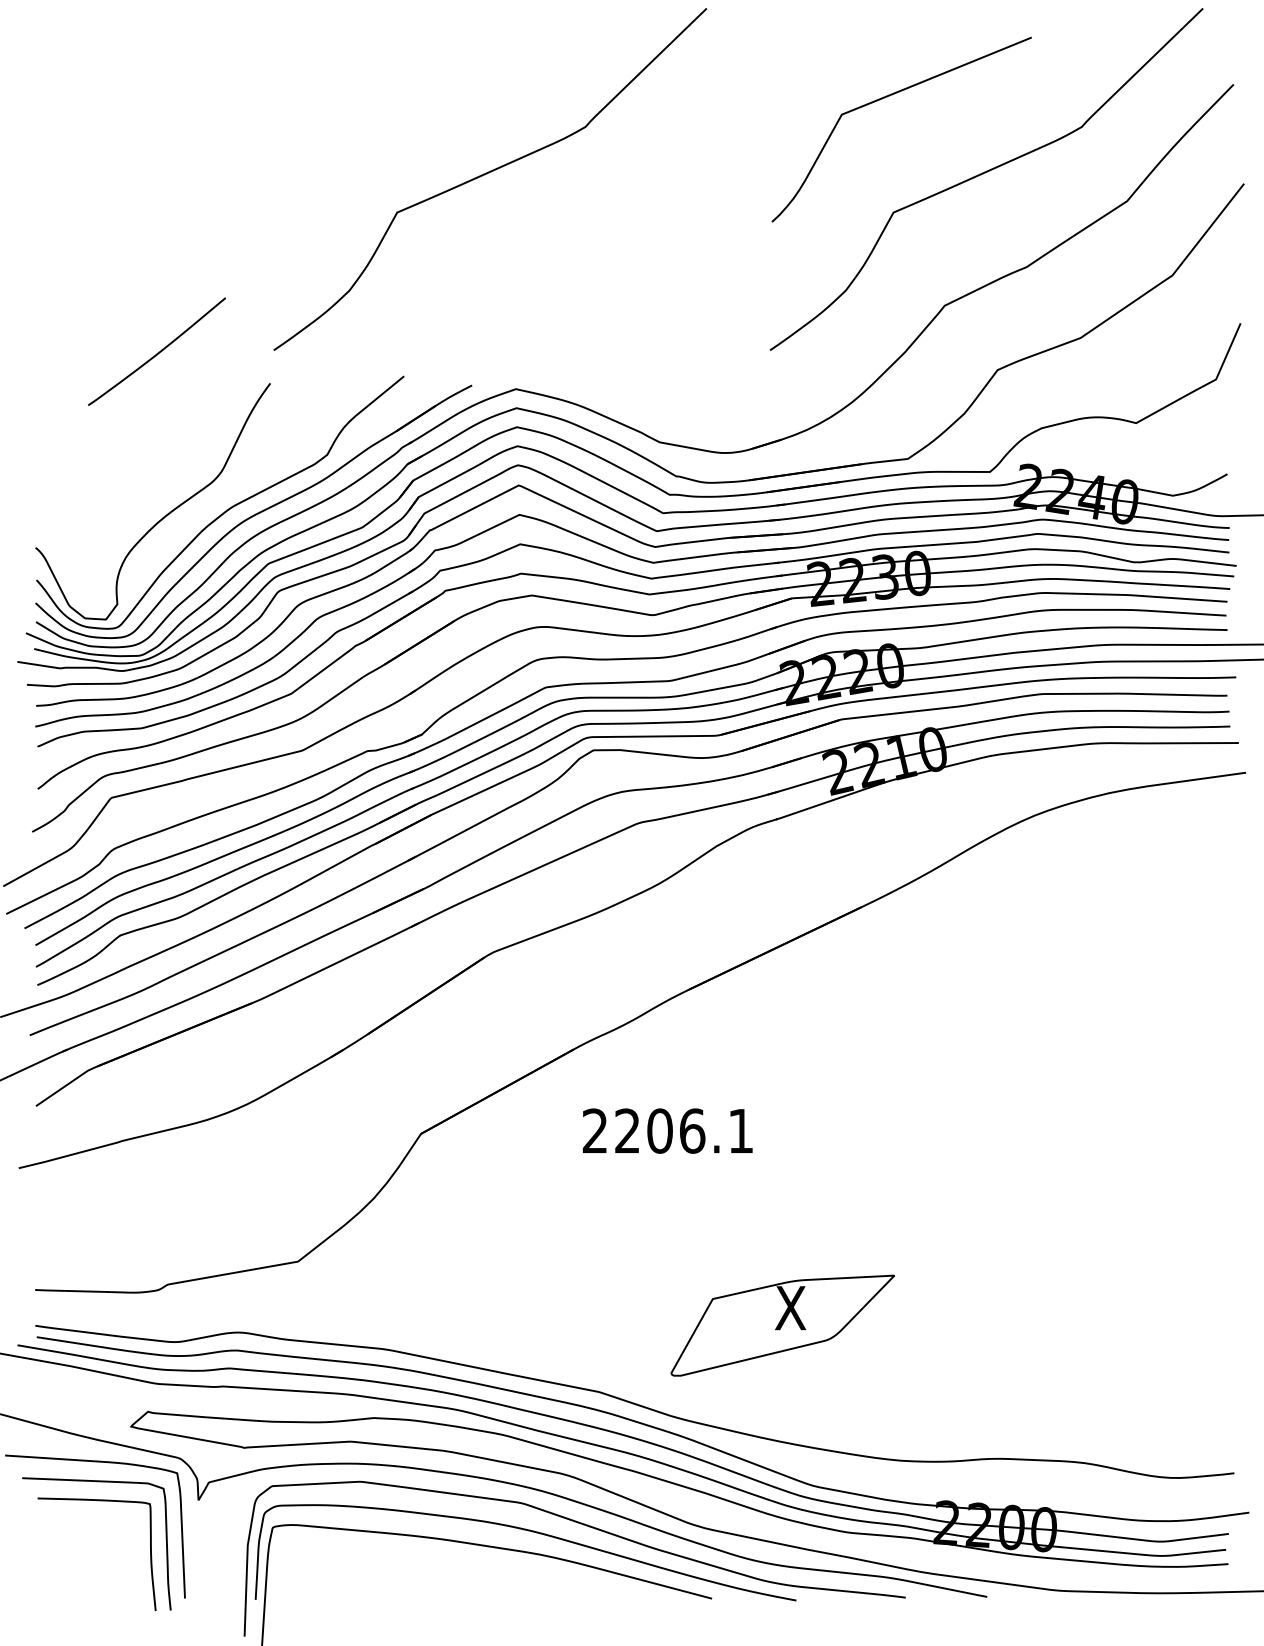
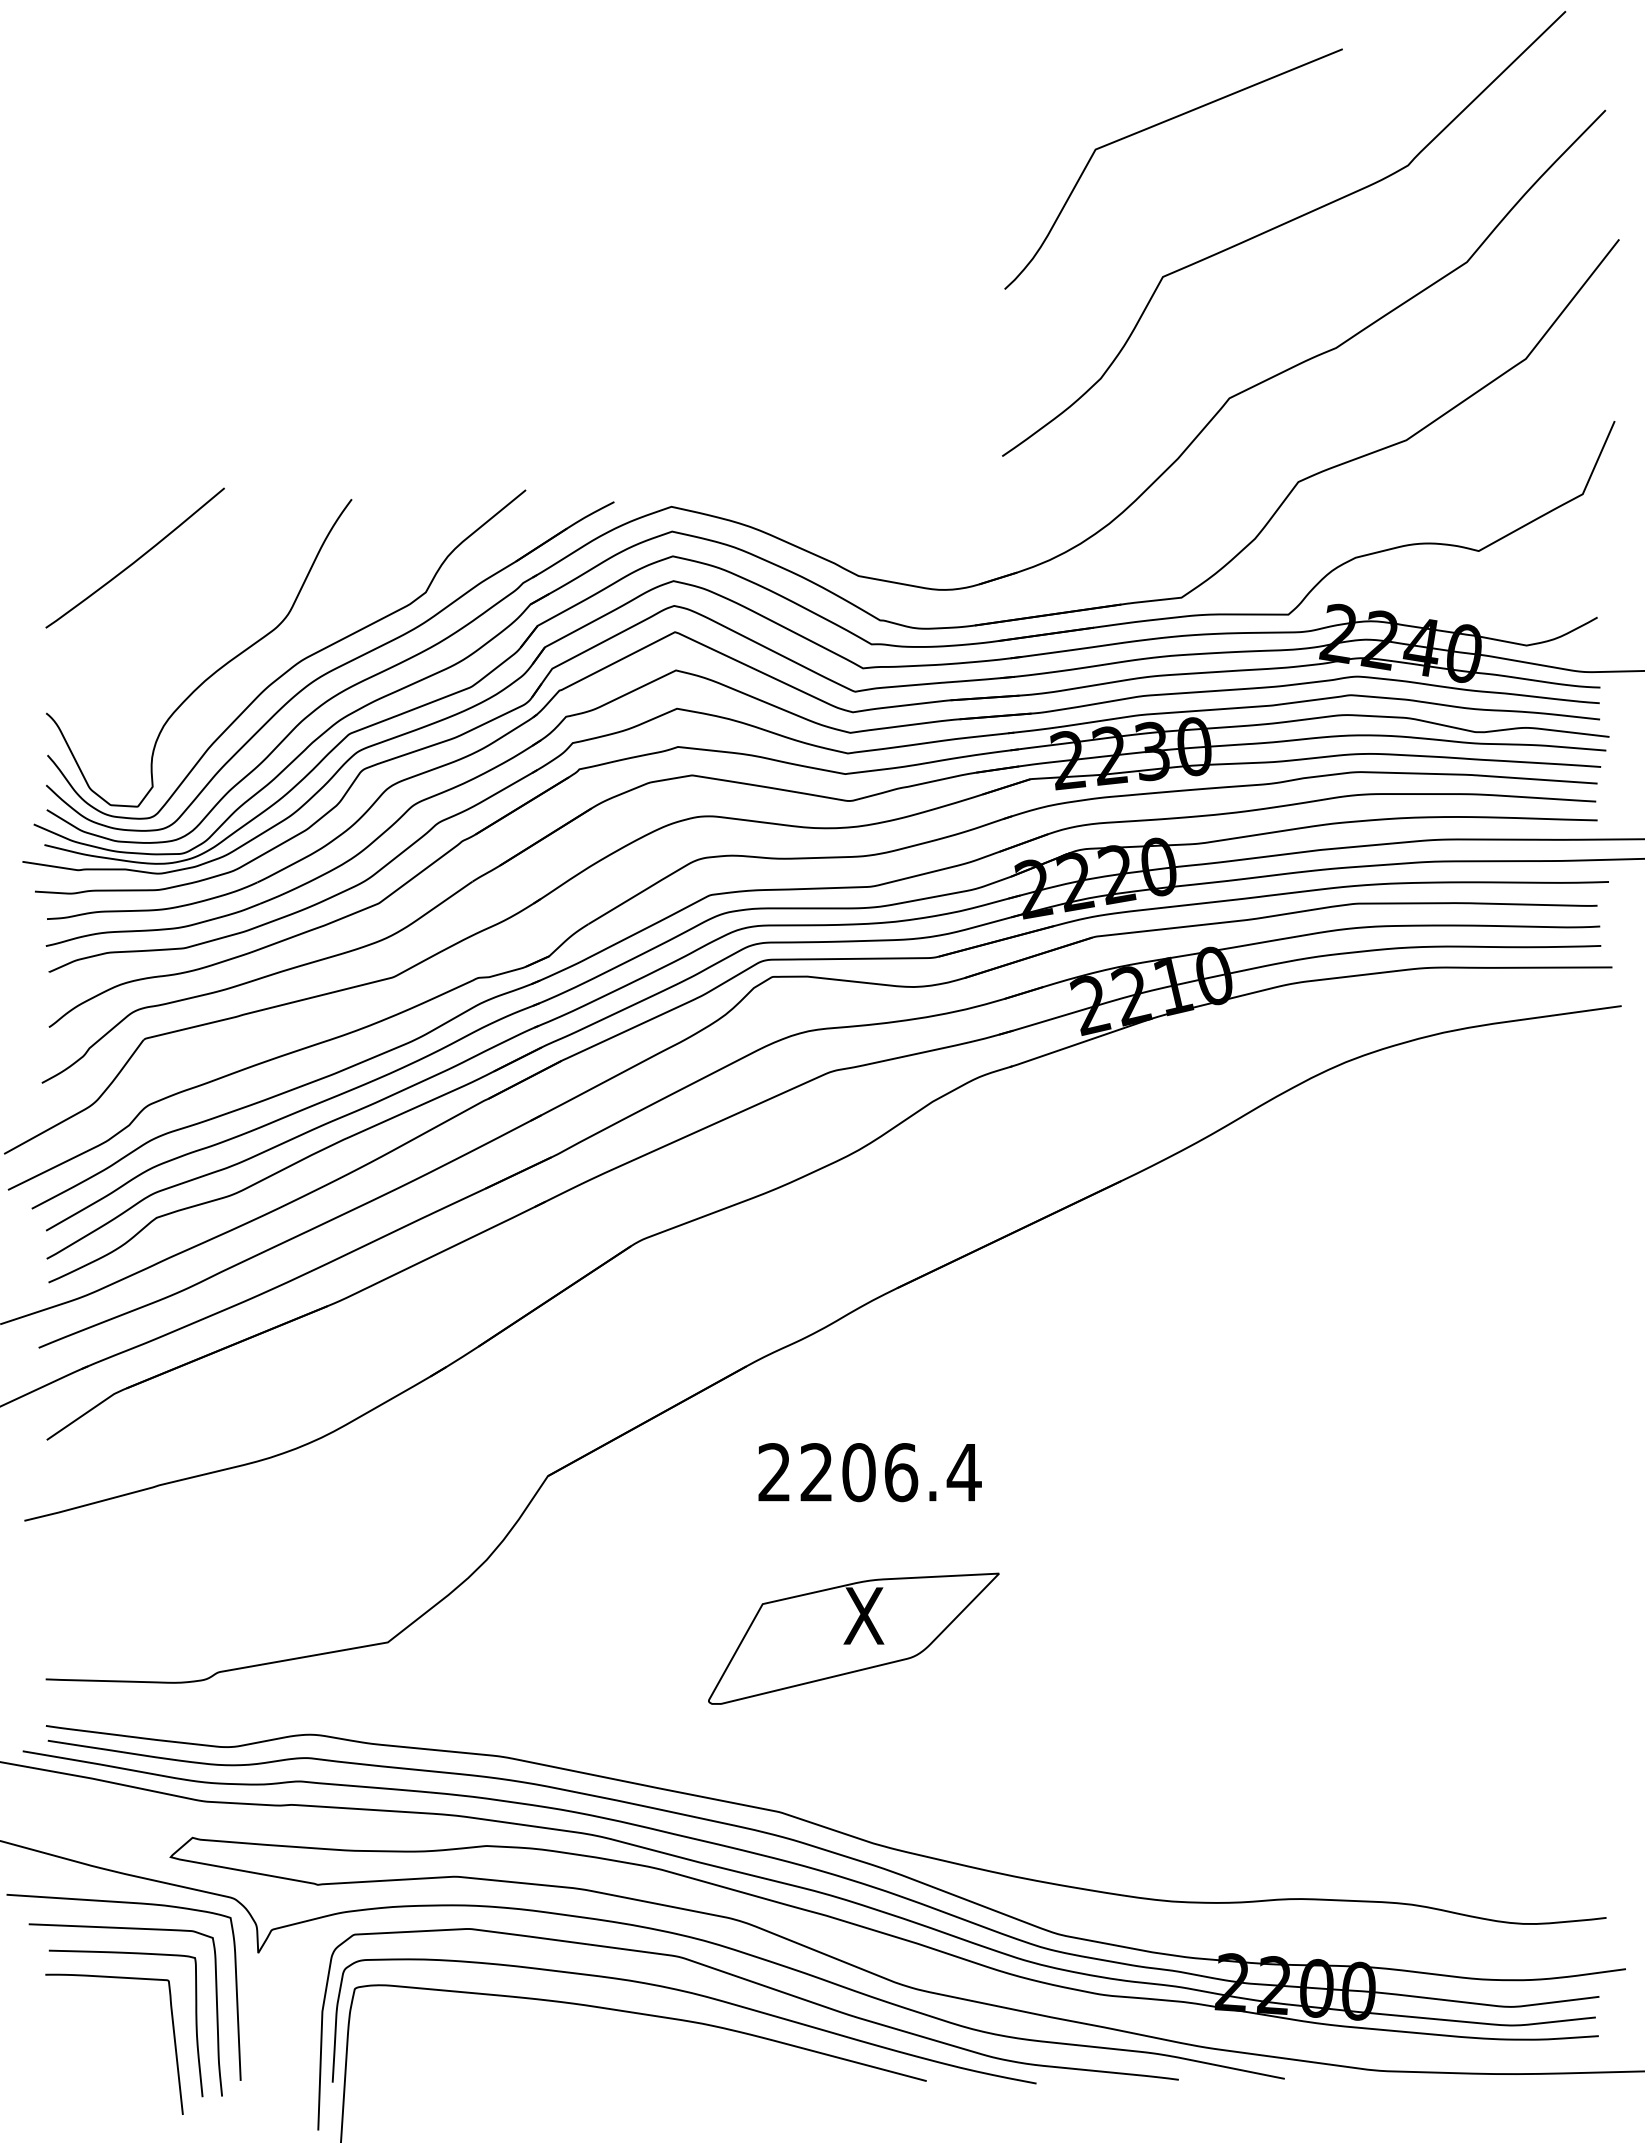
curve: (488, 173) -> (635, 226), removed
curve: (157, 352) -> (136, 559), moved
text: (740, 1131) -> (963, 1472), 2206.1 -> 2206.4
part: (782, 1325) -> (853, 1638), moved
curve: (133, 1566) -> (173, 2039), added

